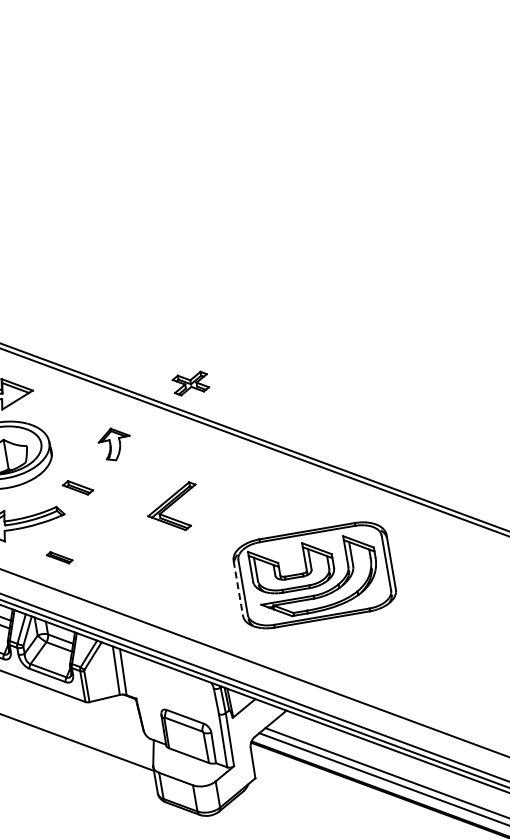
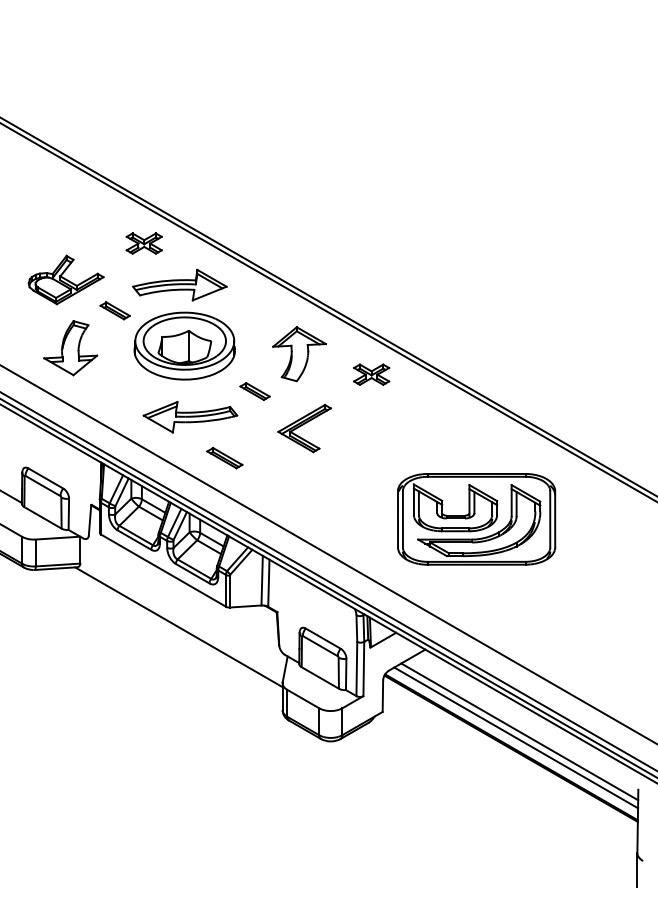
part: (190, 383) -> (371, 374), moved
part: (115, 444) -> (299, 354), size x1.67
part: (173, 508) -> (304, 428), moved
part: (59, 558) -> (224, 458), size x1.43
line: (238, 588) -> (398, 519), dashed -> solid

